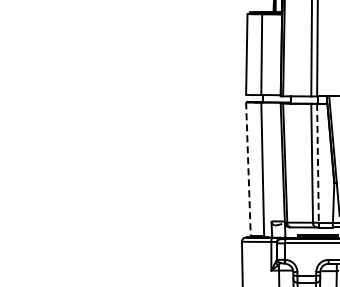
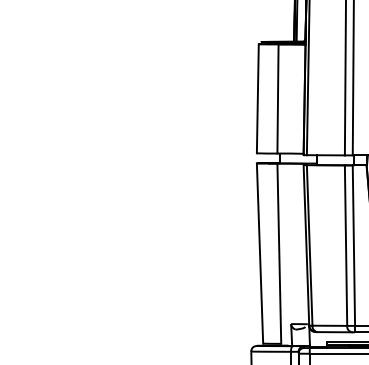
line: (317, 163) -> (353, 245), dashed -> solid
line: (248, 169) -> (260, 254), dashed -> solid

